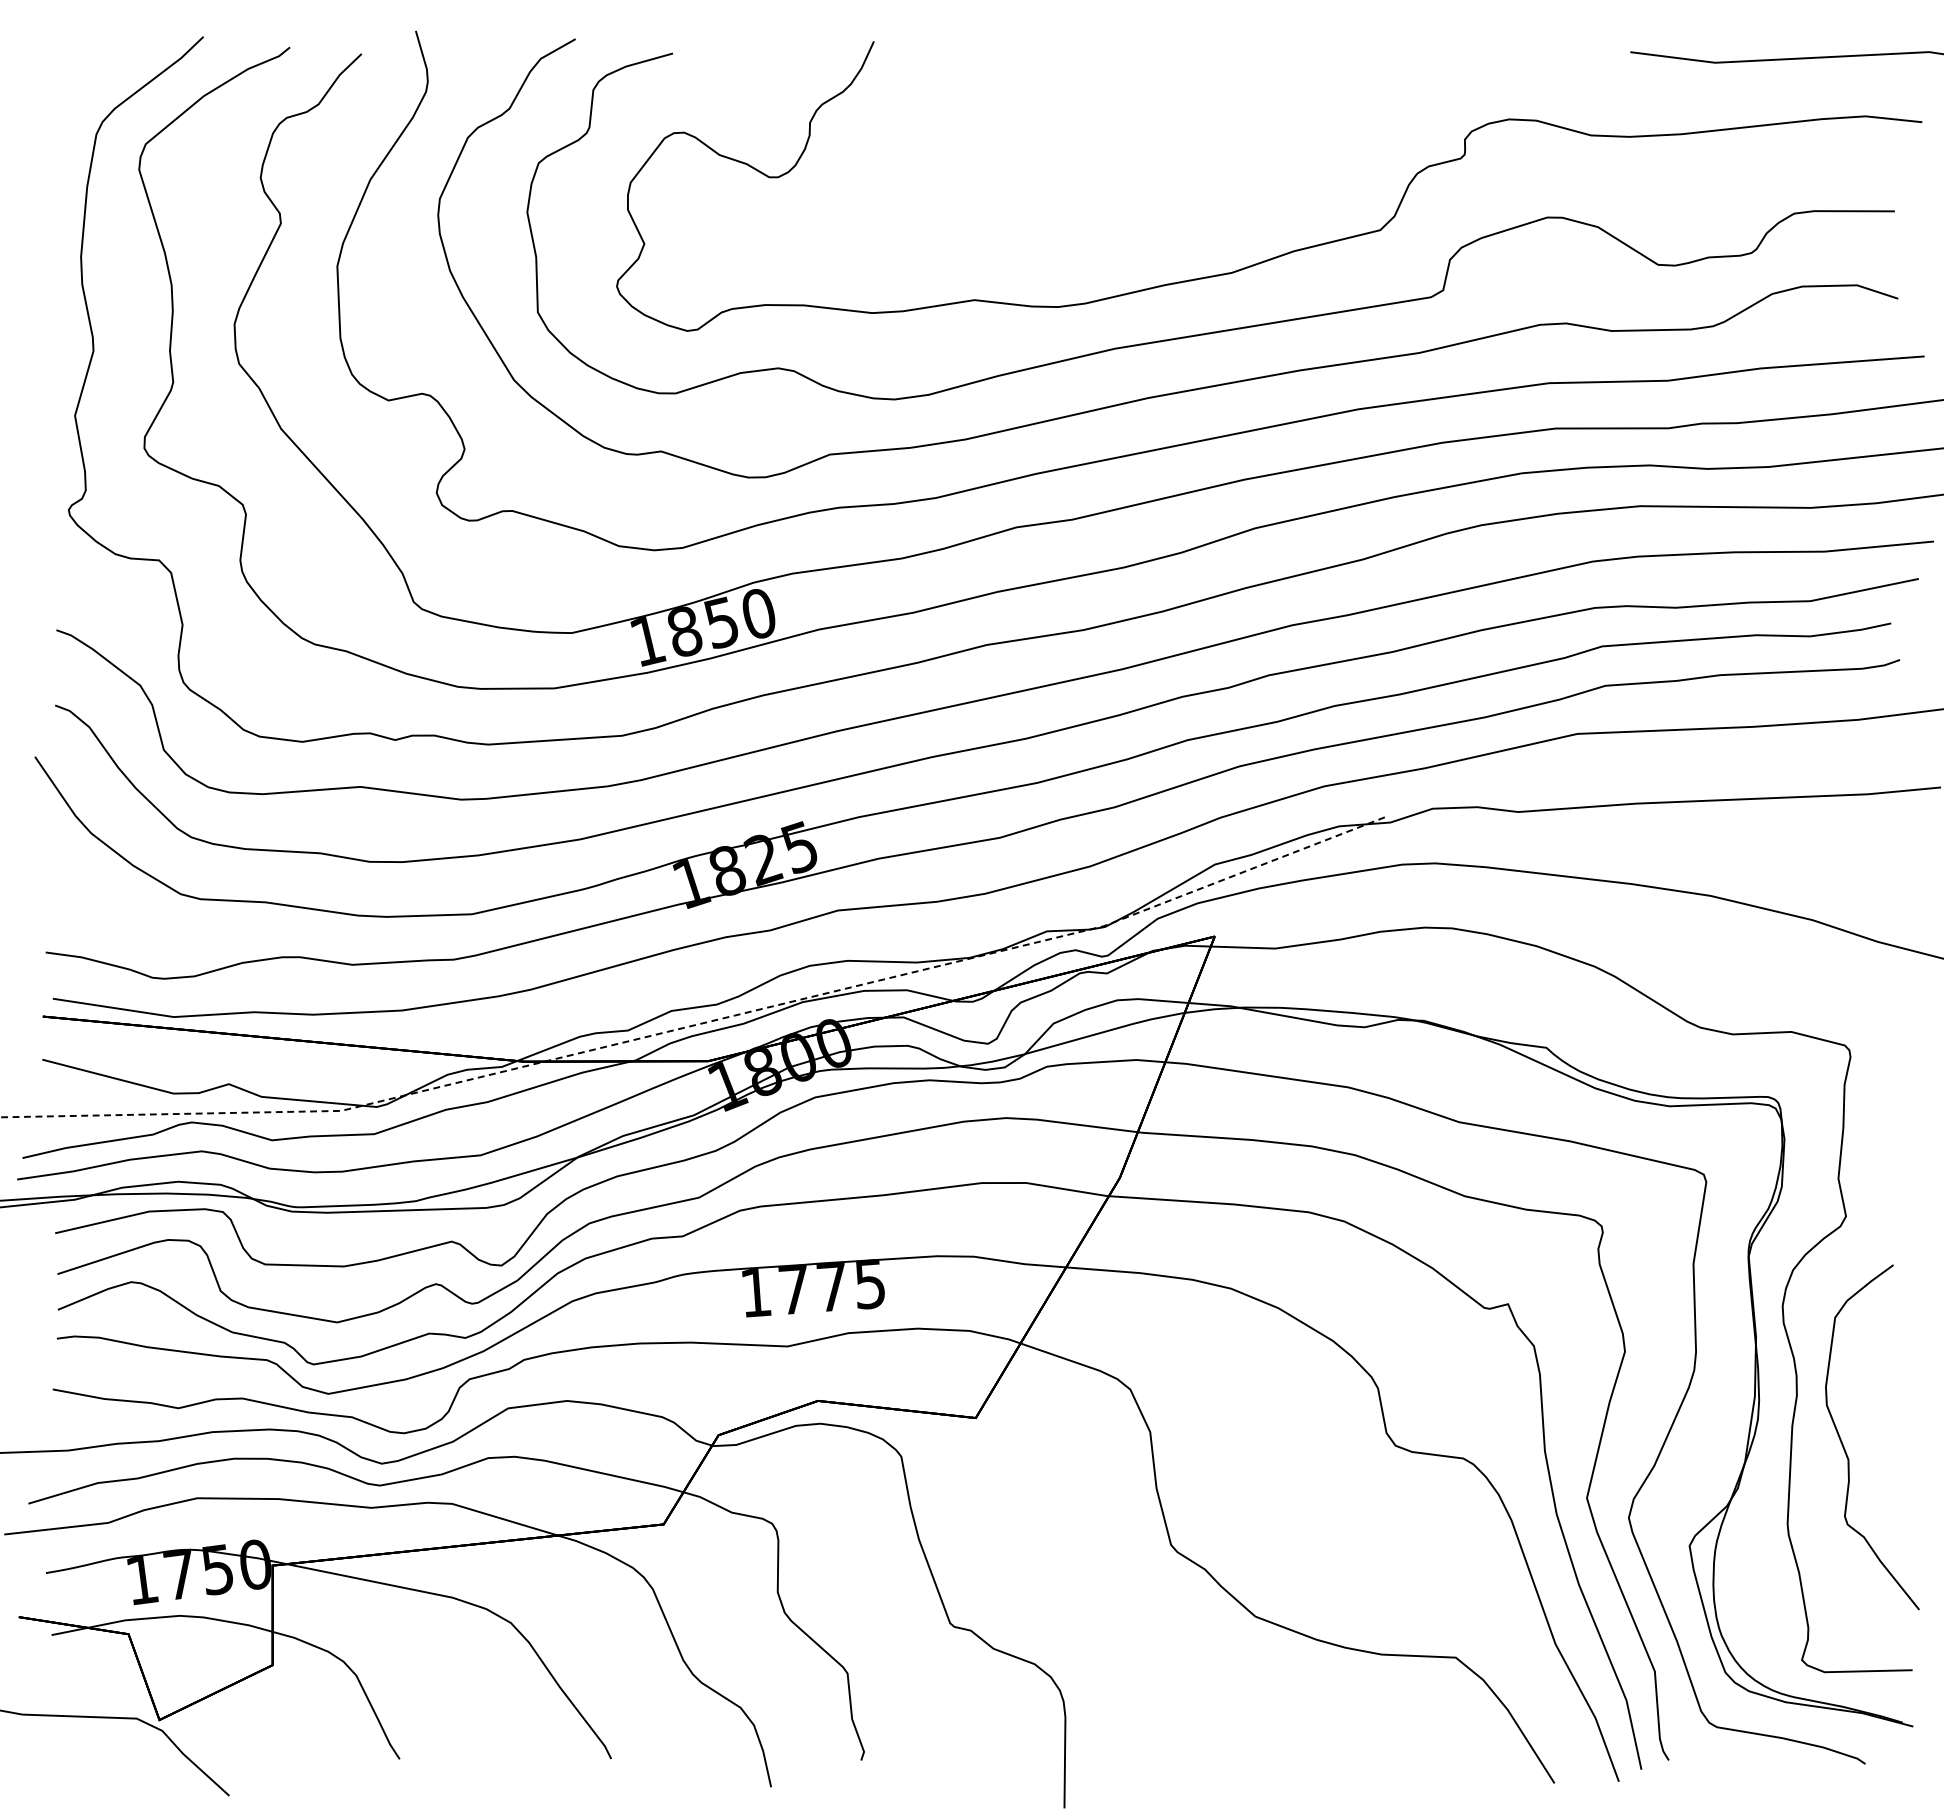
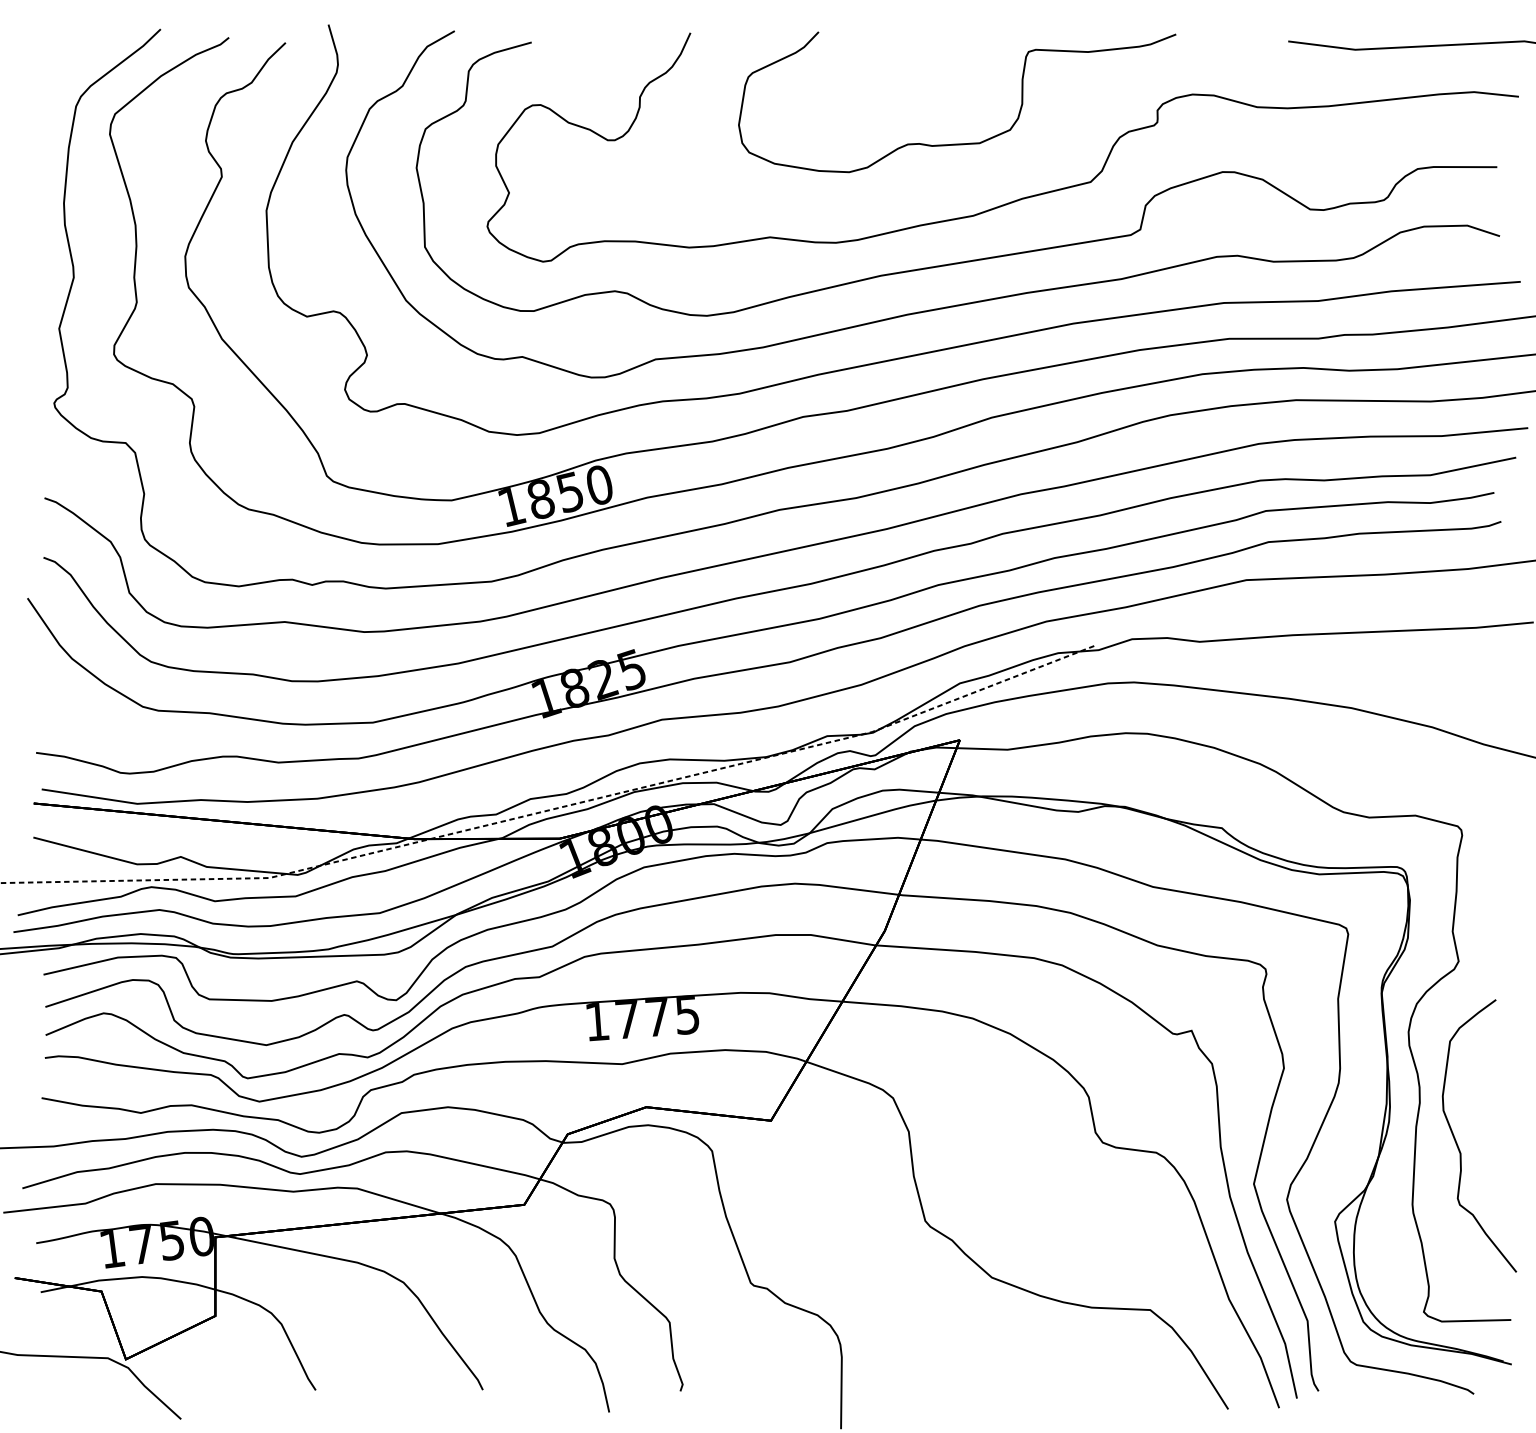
curve: (1211, 181) -> (957, 143), added

